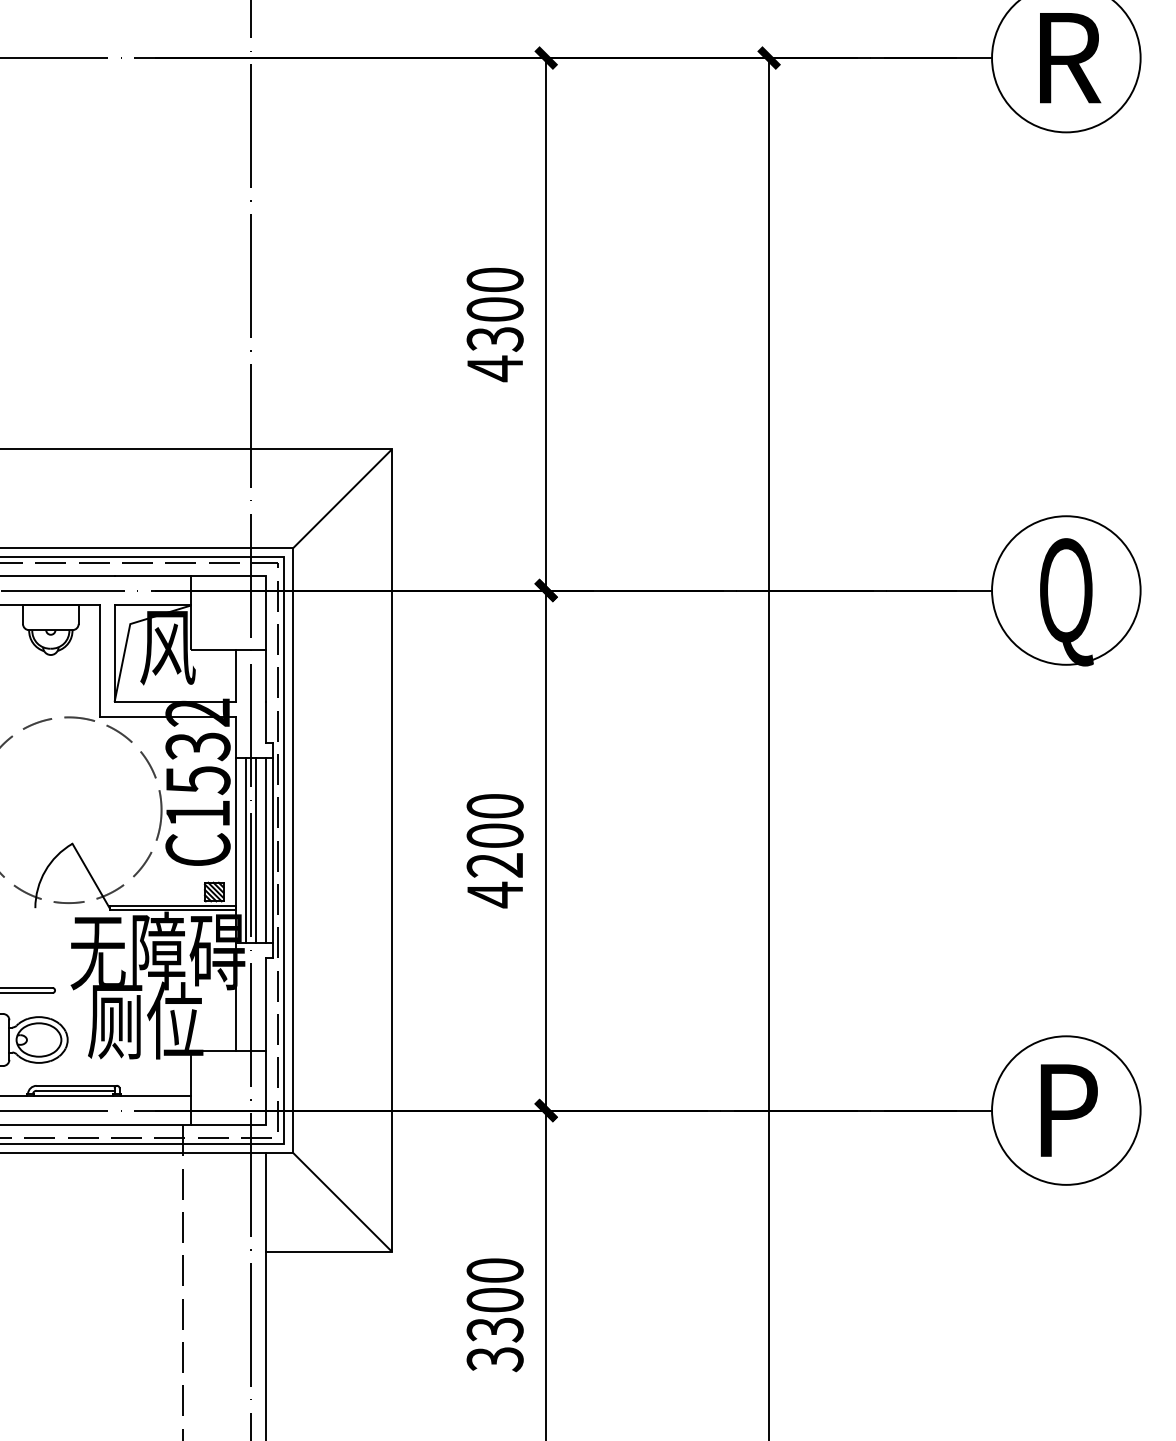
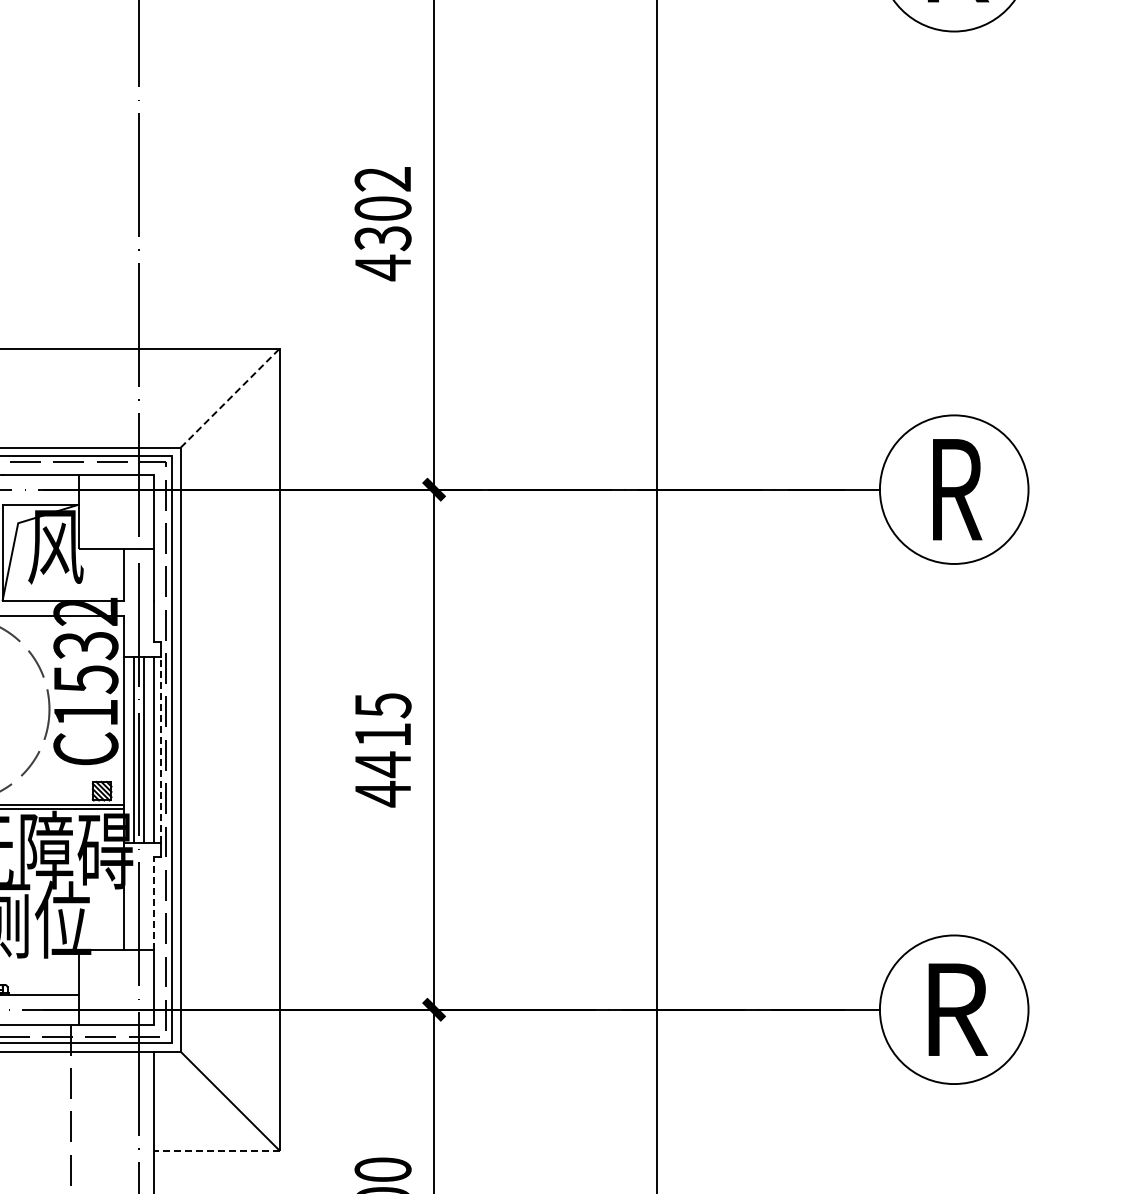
text: (494, 279) -> (382, 178), 4300 -> 4302
line: (342, 498) -> (230, 397), solid -> dashed
text: (1067, 602) -> (955, 501), Q -> R
text: (494, 836) -> (382, 735), 4200 -> 4415
line: (273, 850) -> (161, 749), solid -> dashed
line: (265, 1004) -> (153, 903), solid -> dashed
text: (1075, 1110) -> (963, 1009), P -> R
line: (328, 1251) -> (216, 1150), solid -> dashed

